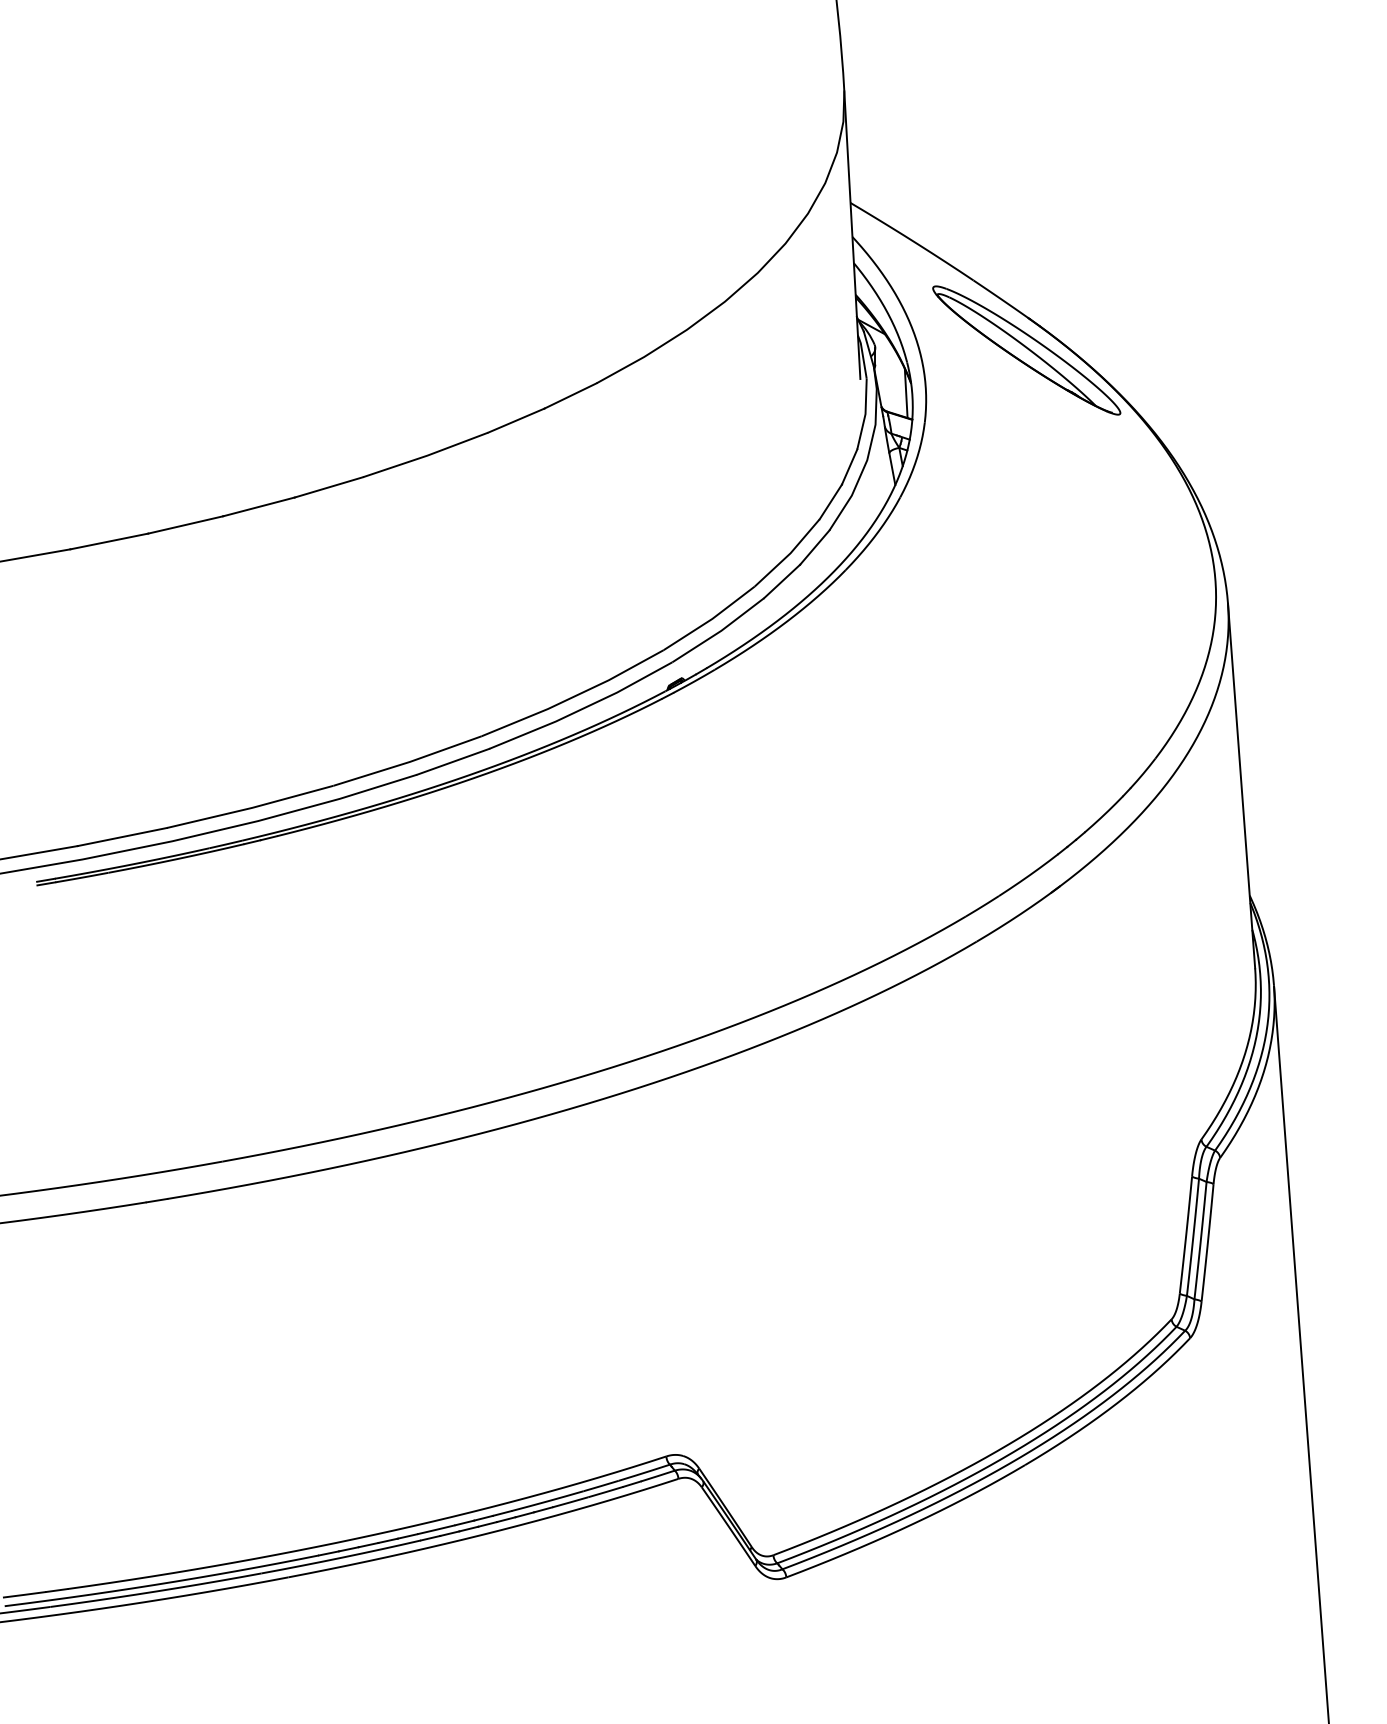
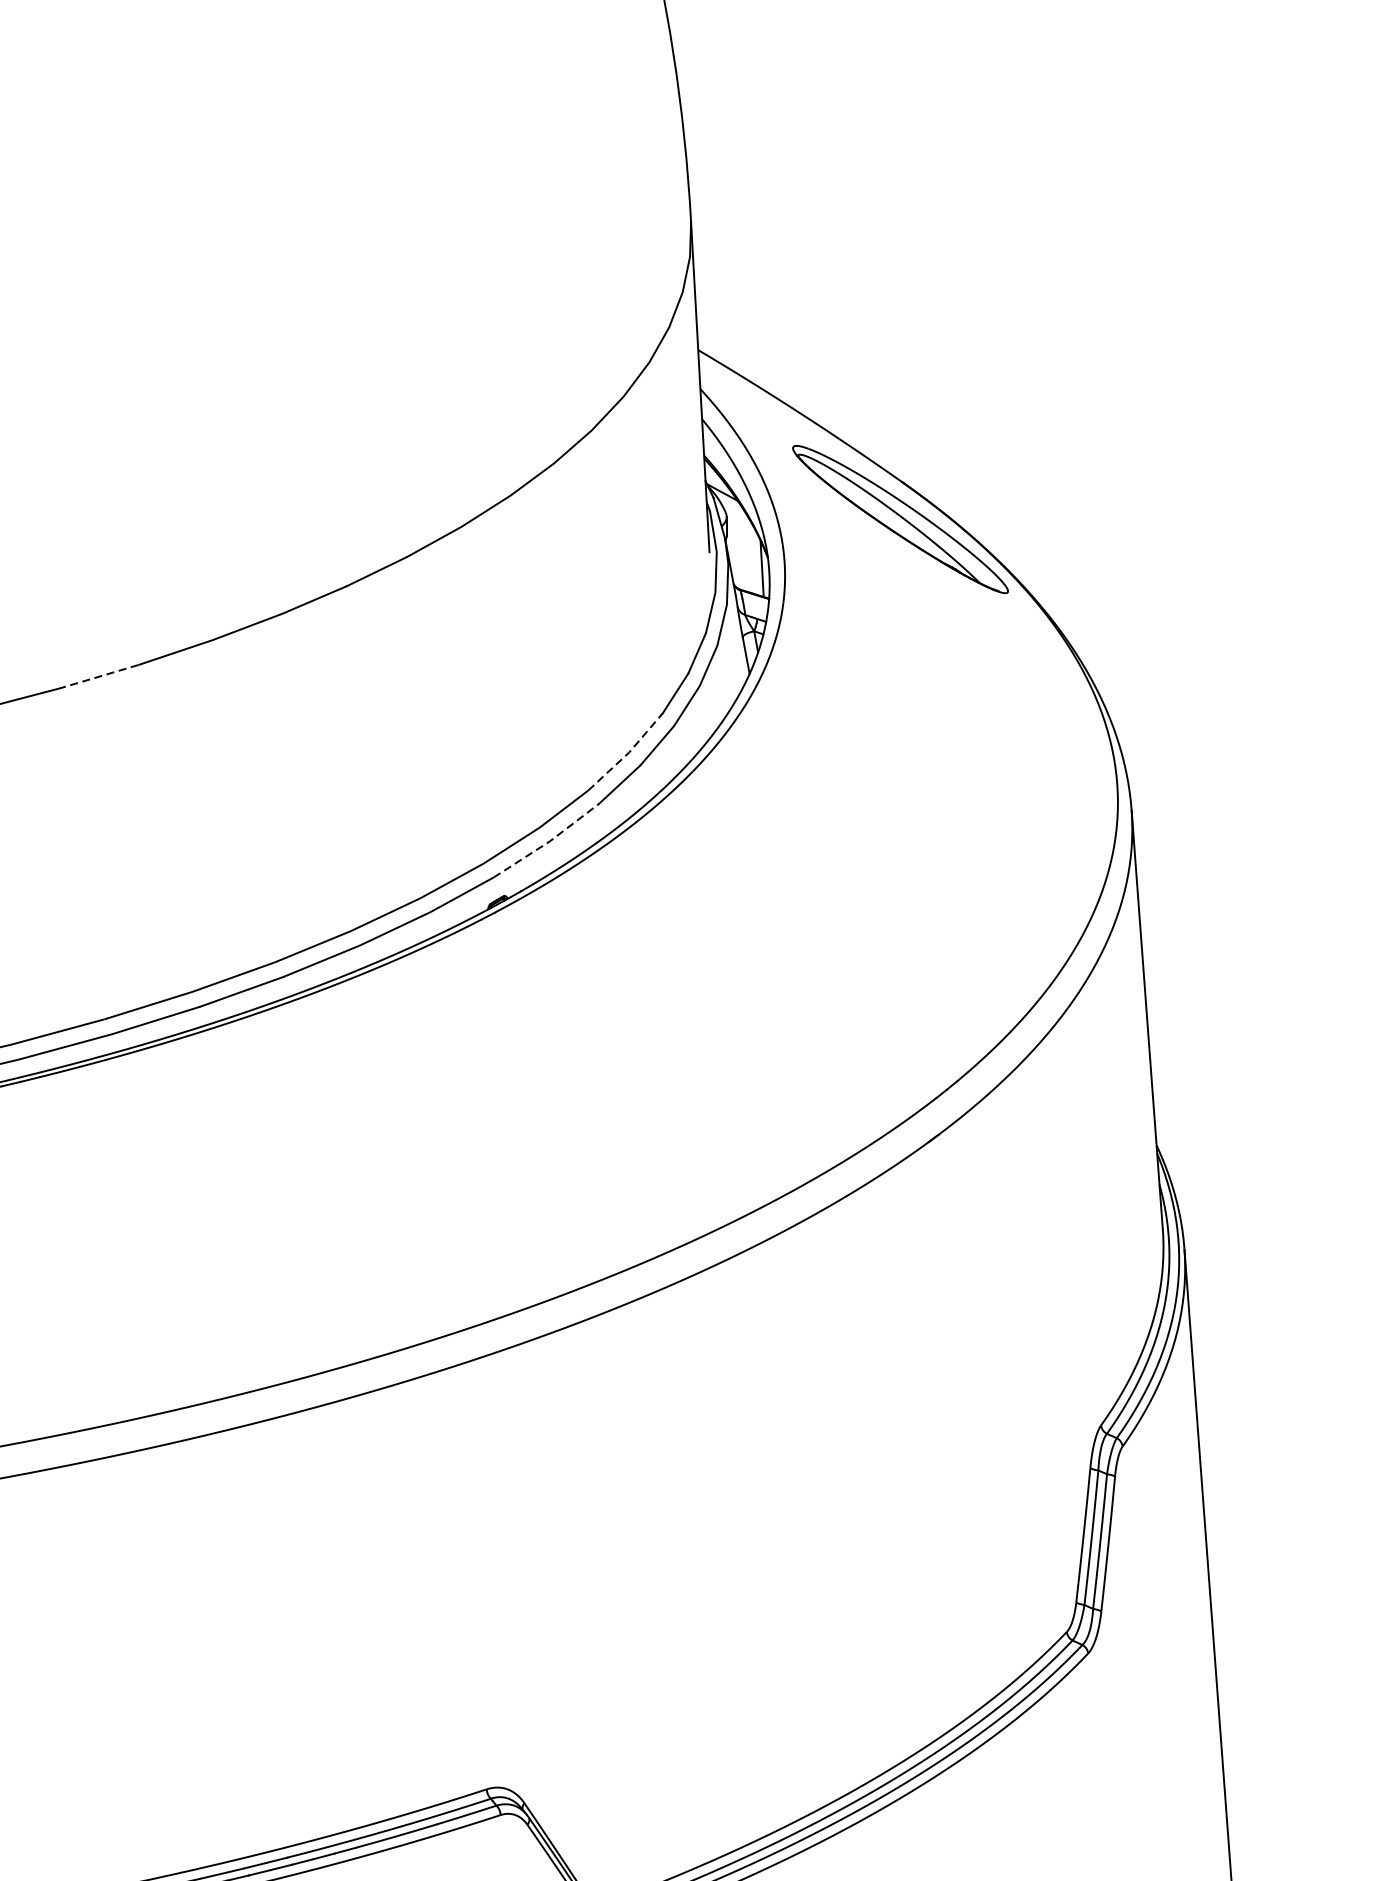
line: (328, 487) -> (98, 676), solid -> dashed
line: (789, 553) -> (628, 752), solid -> dashed
line: (719, 631) -> (547, 842), solid -> dashed

